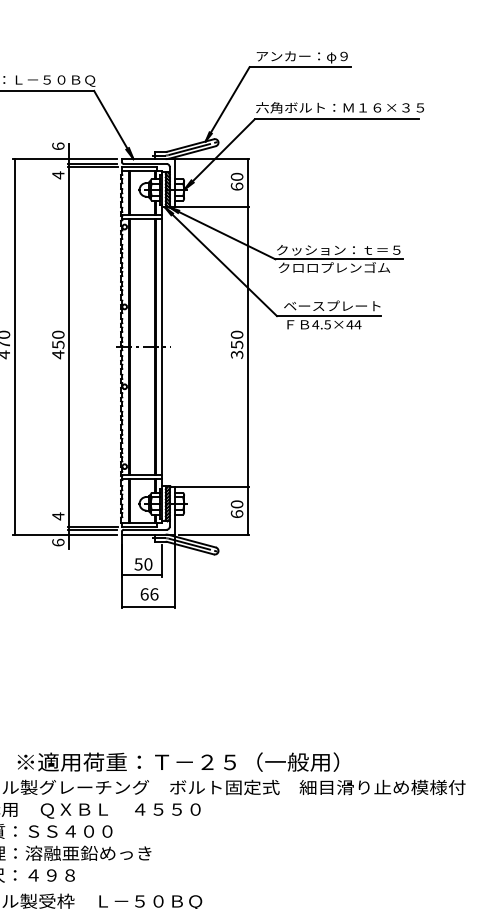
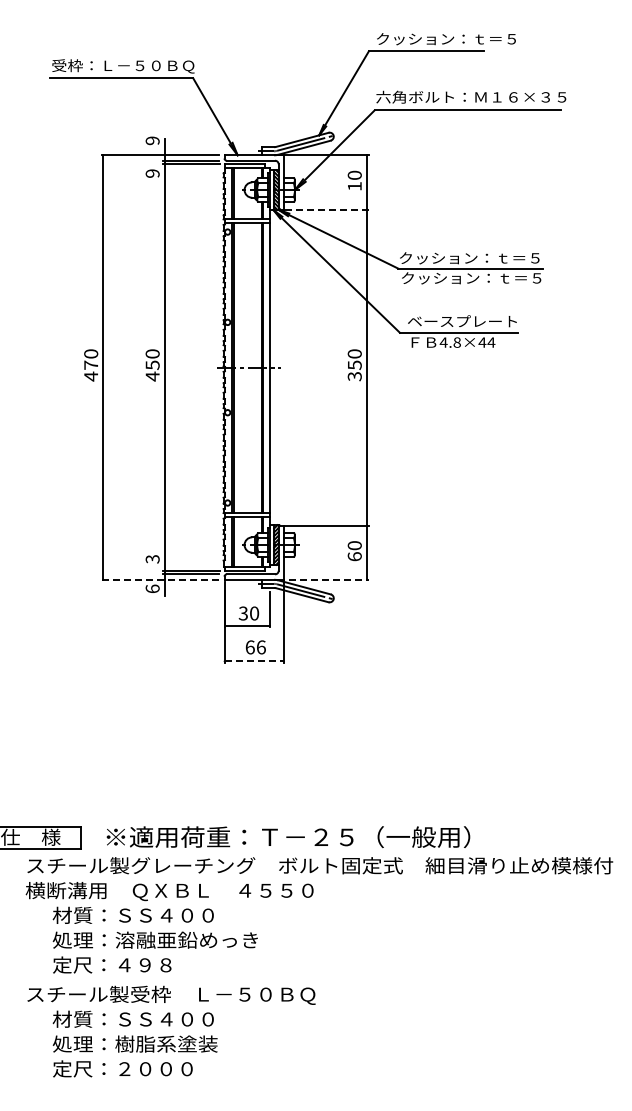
text: (318, 57) -> (446, 40), アンカー：φ９ -> クッション：ｔ＝５
text: (58, 146) -> (152, 140), 6 -> 9
text: (58, 175) -> (152, 173), 4 -> 9
text: (236, 185) -> (354, 185), 60 -> 10
line: (212, 207) -> (326, 209), solid -> dashed
text: (347, 267) -> (479, 277), クロロプレンゴム -> クッション：ｔ＝５
text: (327, 324) -> (456, 342), 4.5×44 -> 4.8×44
text: (58, 515) -> (152, 558), 4 -> 3
line: (65, 534) -> (160, 579), solid -> dashed
line: (214, 534) -> (329, 579), solid -> dashed
text: (138, 563) -> (243, 612), 50 -> 30
line: (148, 606) -> (254, 661), solid -> dashed

